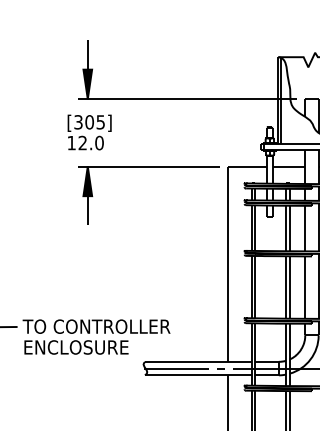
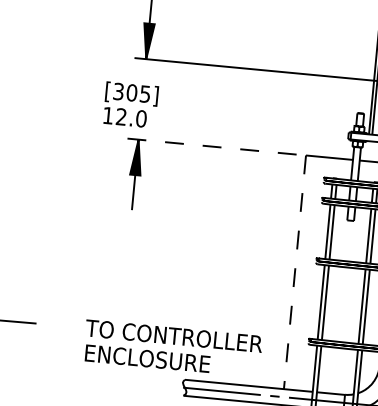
text: (89, 132) -> (130, 105), moved
line: (148, 166) -> (211, 146), solid -> dashed
line: (227, 264) -> (294, 272), solid -> dashed
text: (96, 336) -> (172, 347), moved

